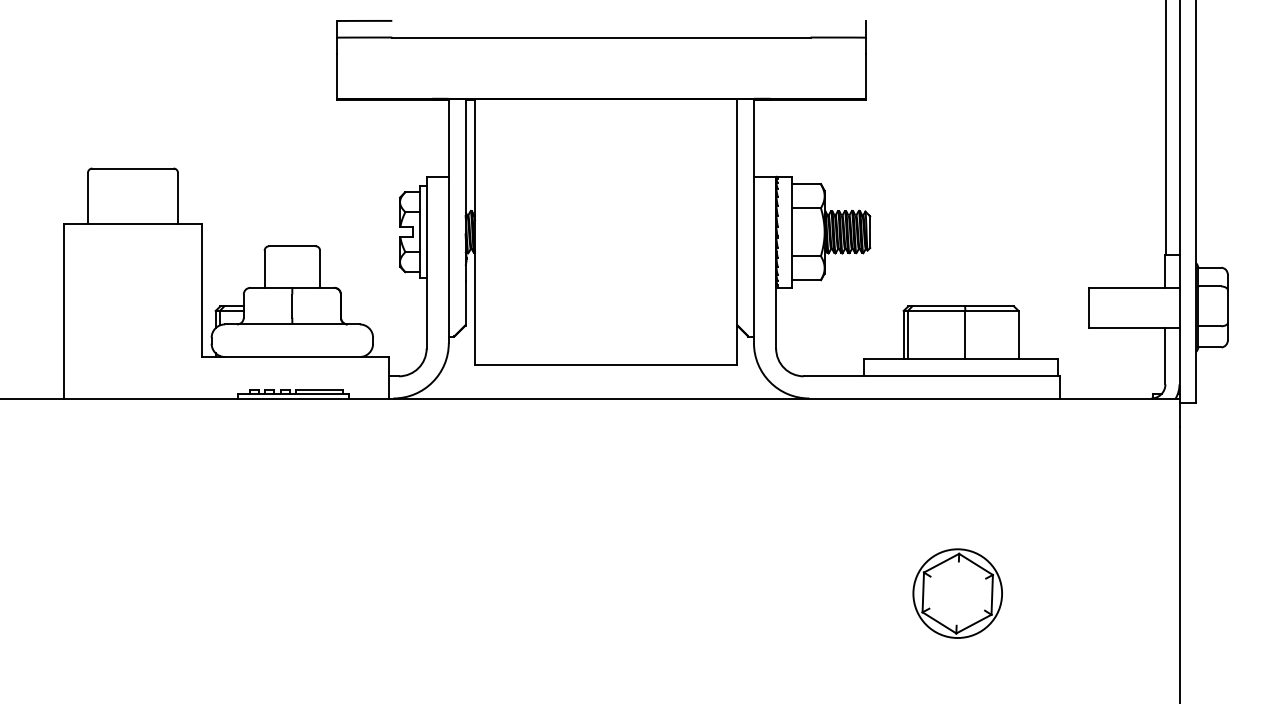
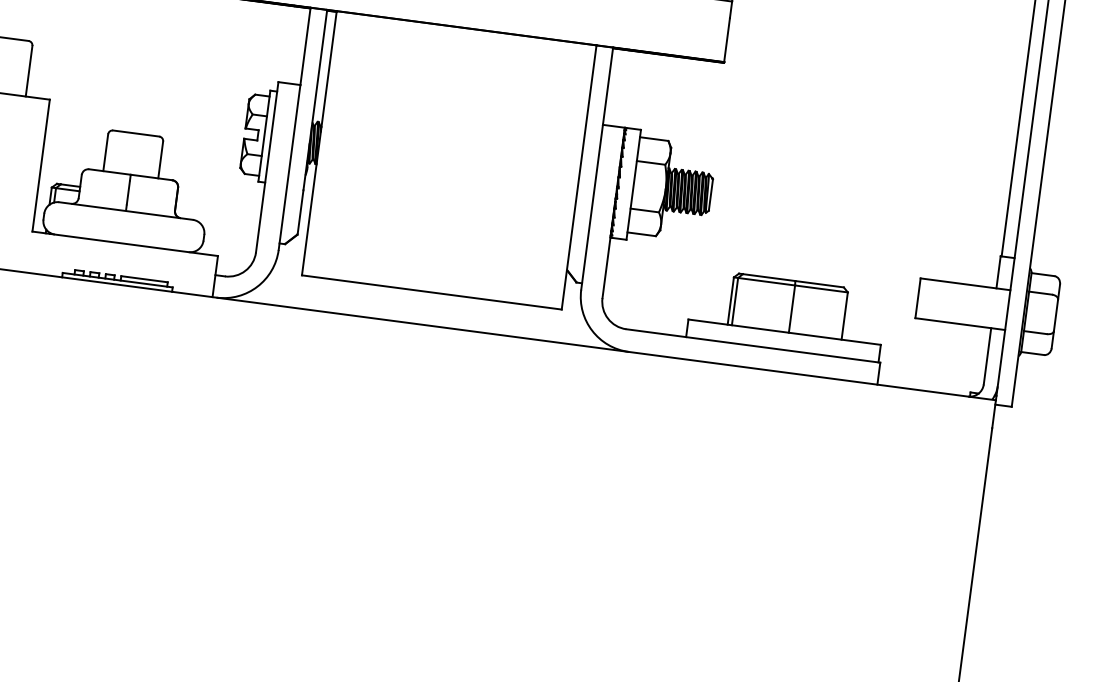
part: (957, 593) -> (750, 564), removed

